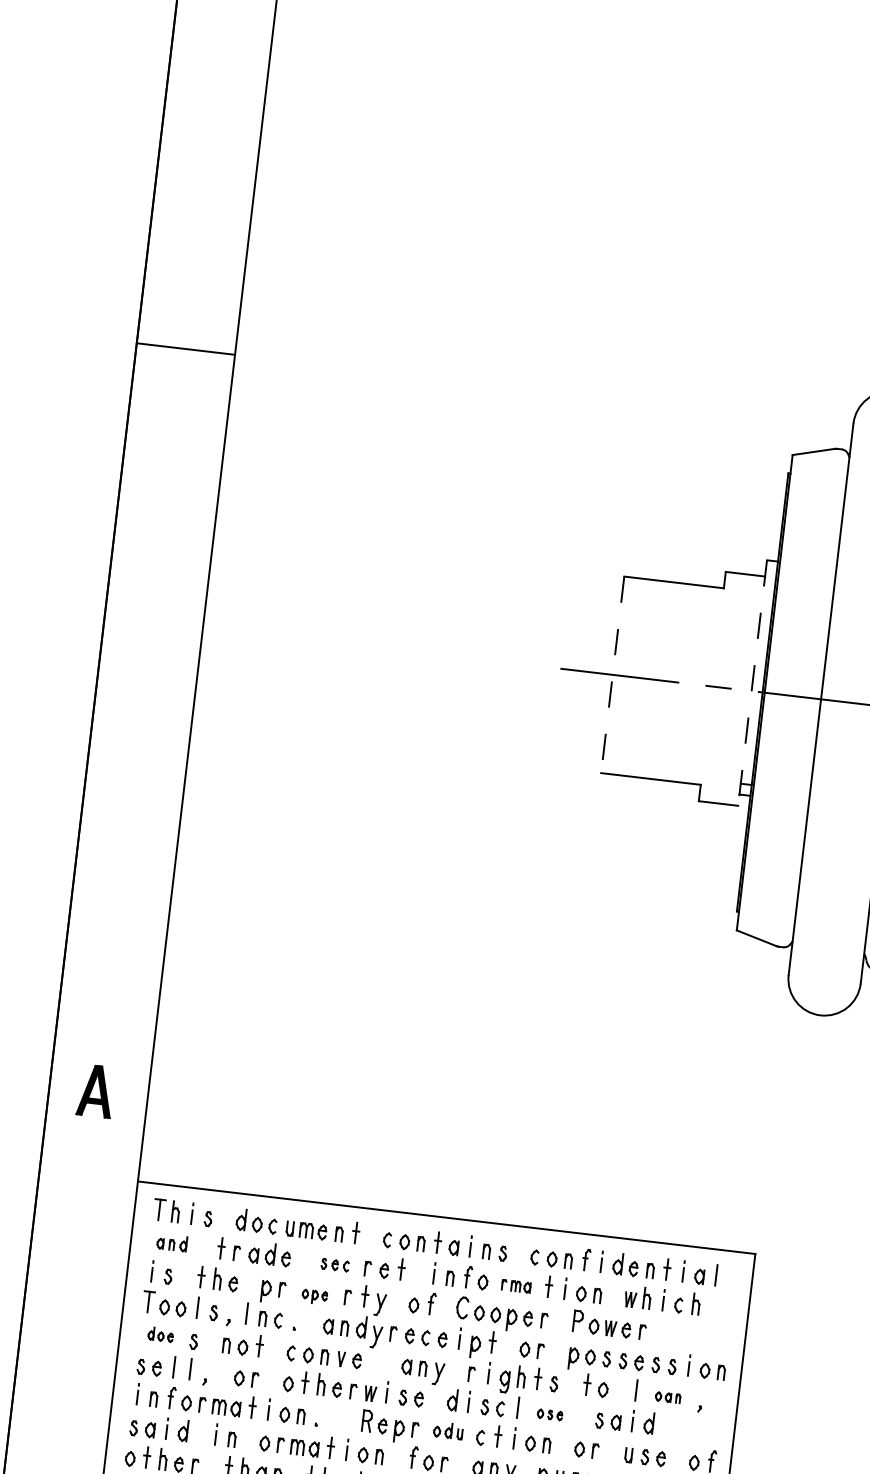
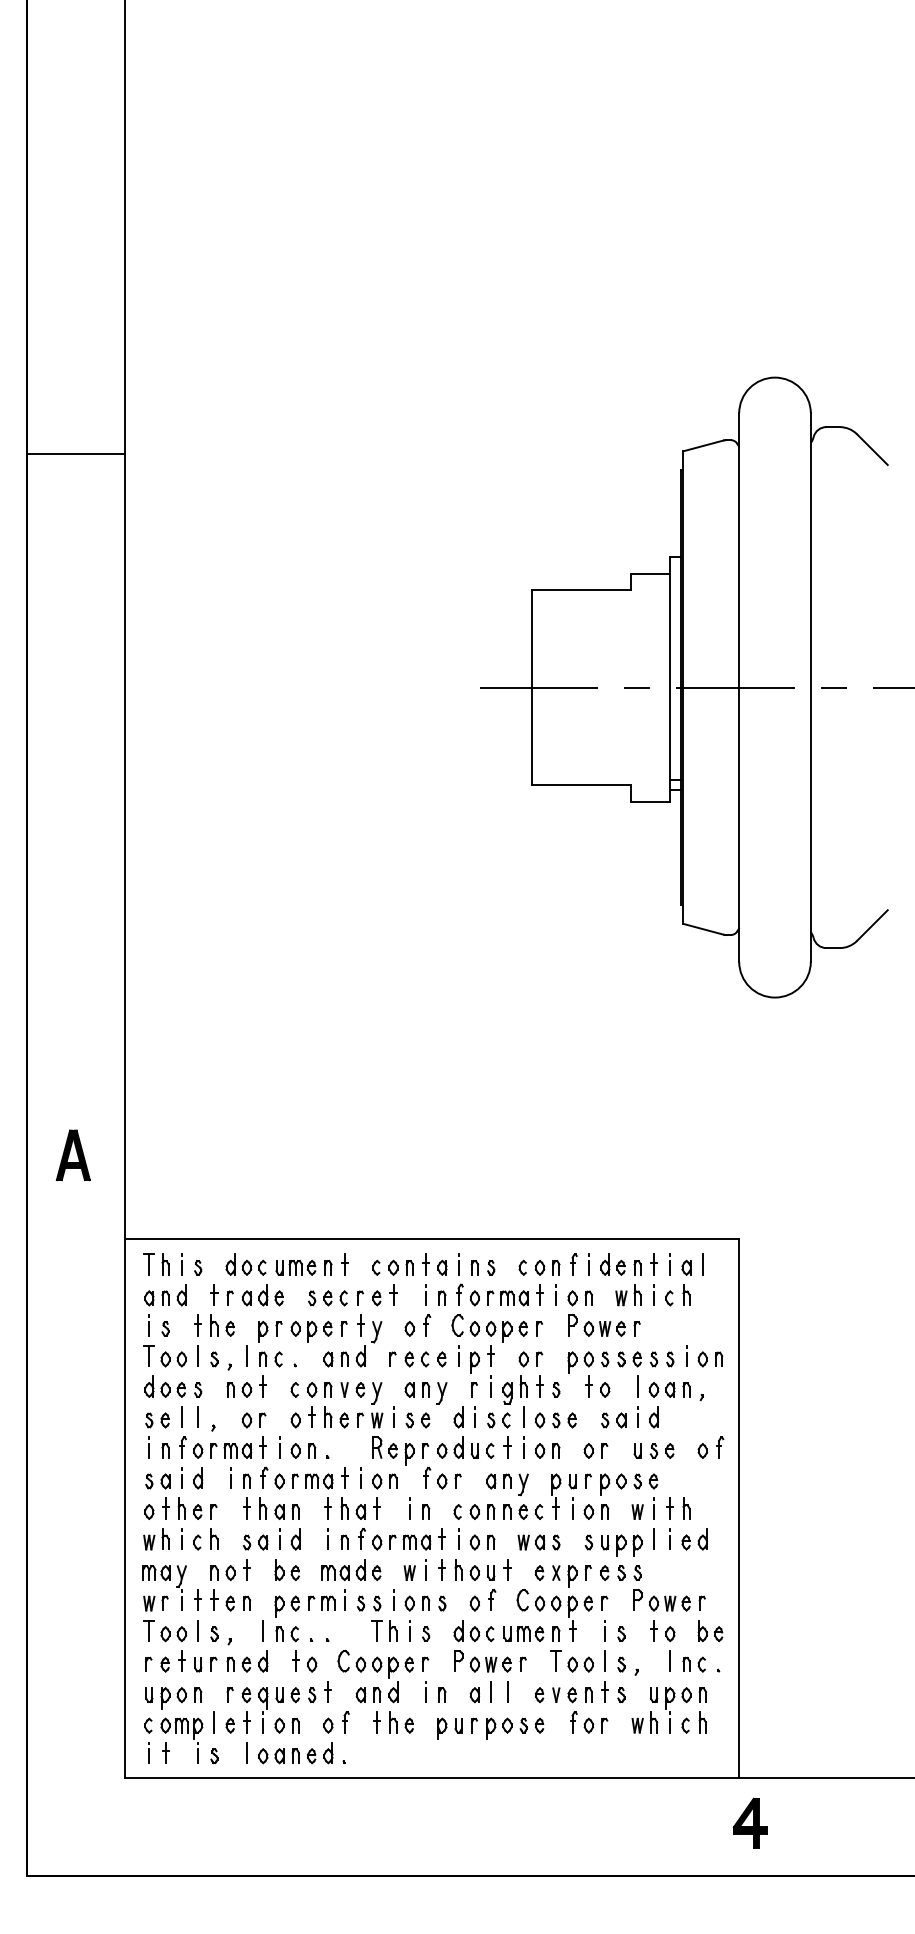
line: (185, 349) -> (75, 454), moved
line: (613, 674) -> (532, 687), dashed -> solid
line: (752, 684) -> (670, 680), dashed -> solid
part: (172, 1243) -> (165, 1295), size x1.43
part: (334, 1265) -> (327, 1298), size x1.43
part: (515, 1286) -> (507, 1298), size x1.43
part: (314, 1296) -> (311, 1331), size x1.67
part: (160, 1334) -> (164, 1386), size x1.67
part: (376, 1337) -> (376, 1393), moved
part: (668, 1397) -> (669, 1389), size x1.67
part: (549, 1414) -> (555, 1420), size x1.67
part: (447, 1430) -> (457, 1447), size x1.43
part: (250, 1437) -> (264, 1477), added

